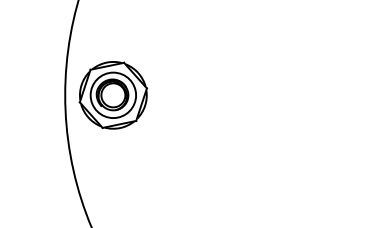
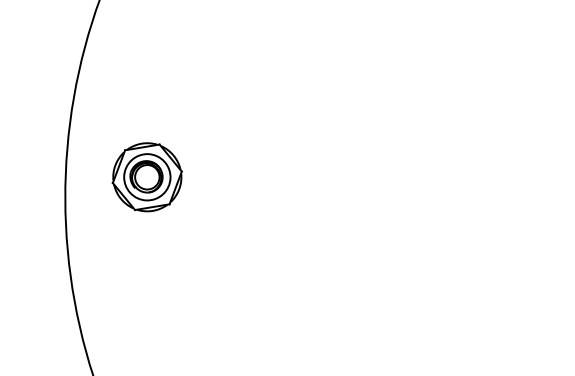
part: (112, 95) -> (146, 177), size x0.6

